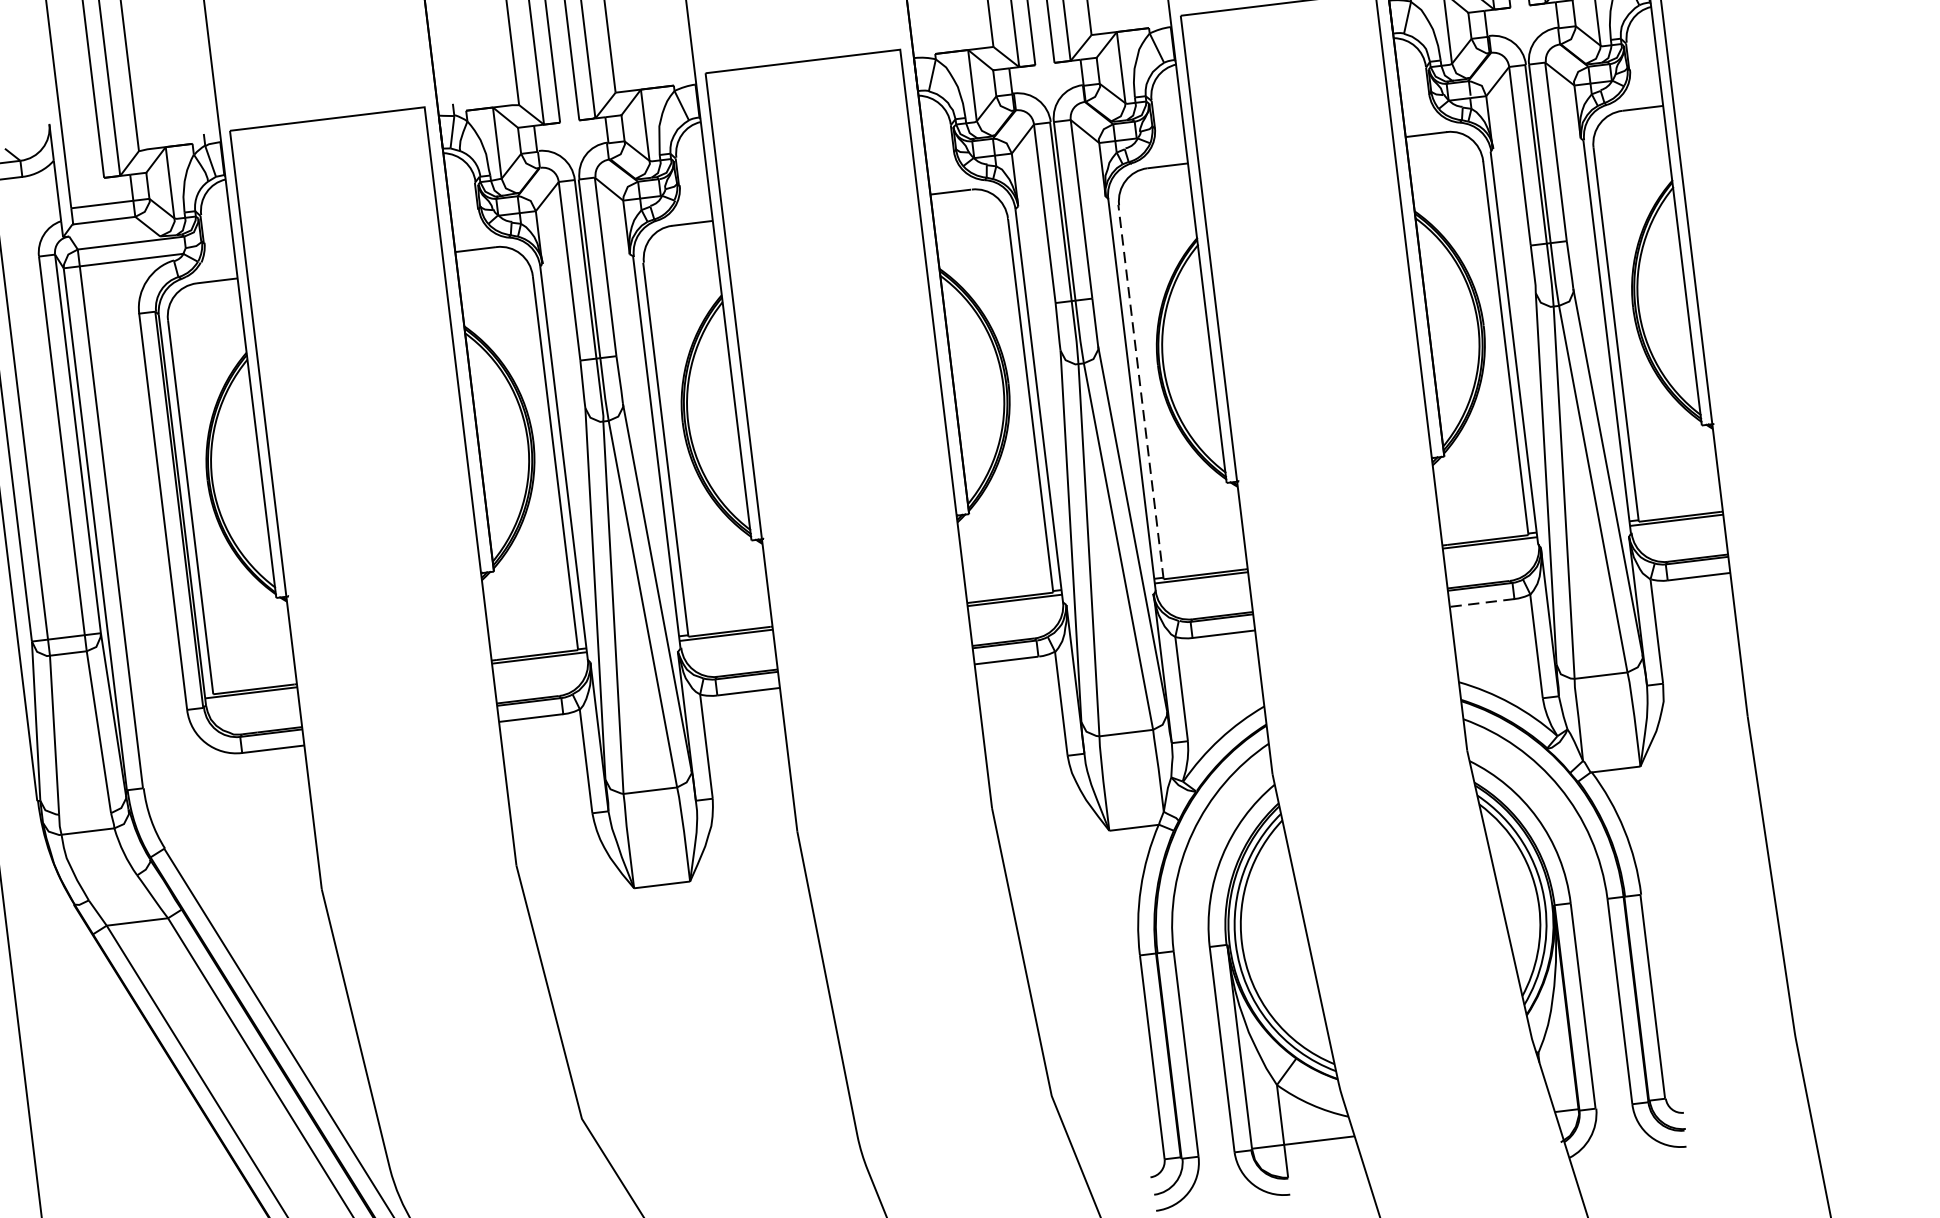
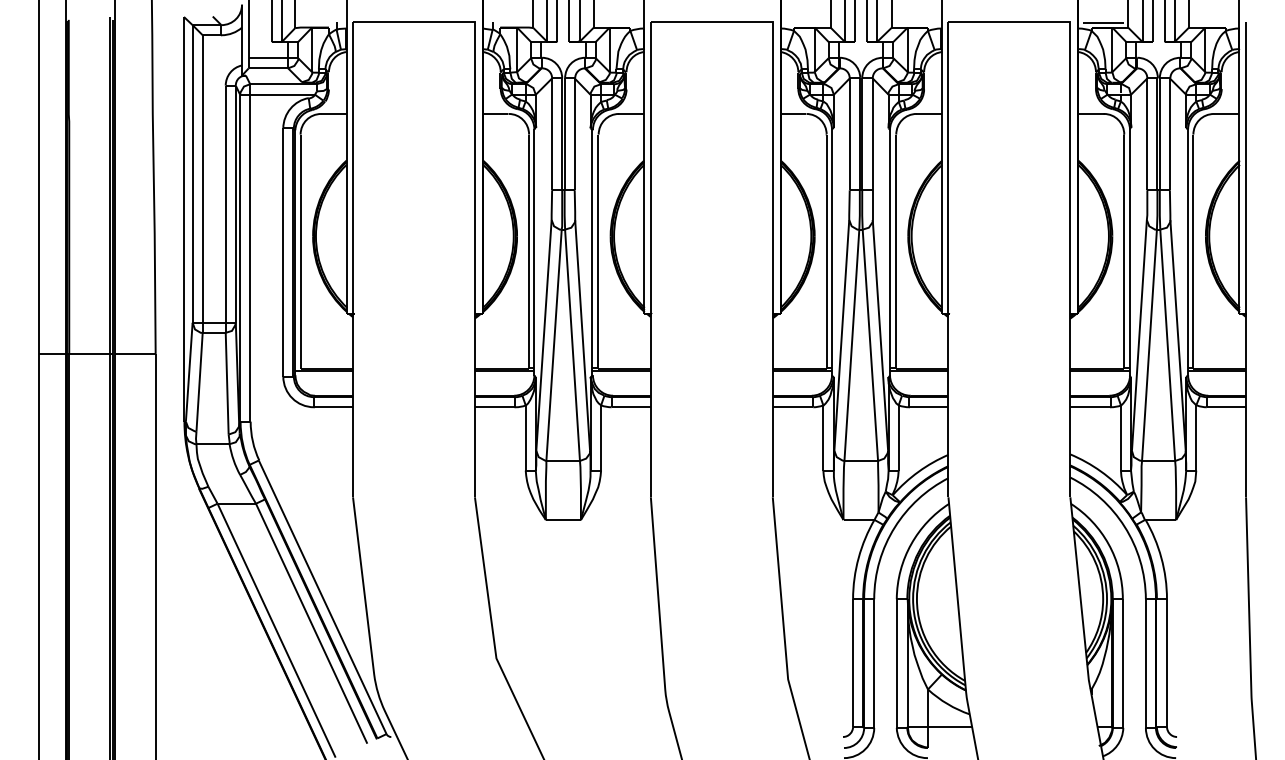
line: (1140, 391) -> (895, 251), dashed -> solid
line: (1481, 603) -> (1090, 407), dashed -> solid

